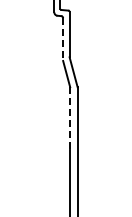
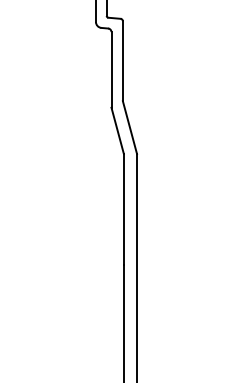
line: (63, 40) -> (112, 71), dashed -> solid
line: (70, 119) -> (124, 210), dashed -> solid

